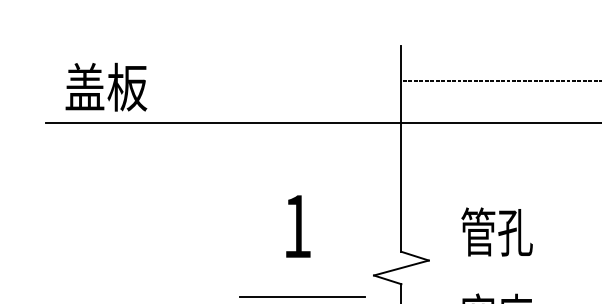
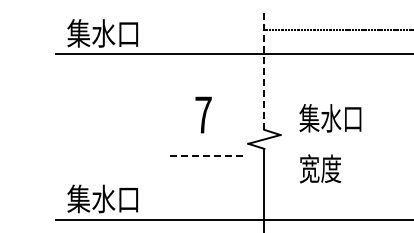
text: (125, 87) -> (102, 33), 盖板 -> 集水口
line: (401, 148) -> (264, 69), solid -> dashed
text: (297, 225) -> (203, 114), 1 -> 7
text: (514, 232) -> (330, 118), 管孔 -> 集水口
line: (302, 297) -> (206, 156), solid -> dashed

